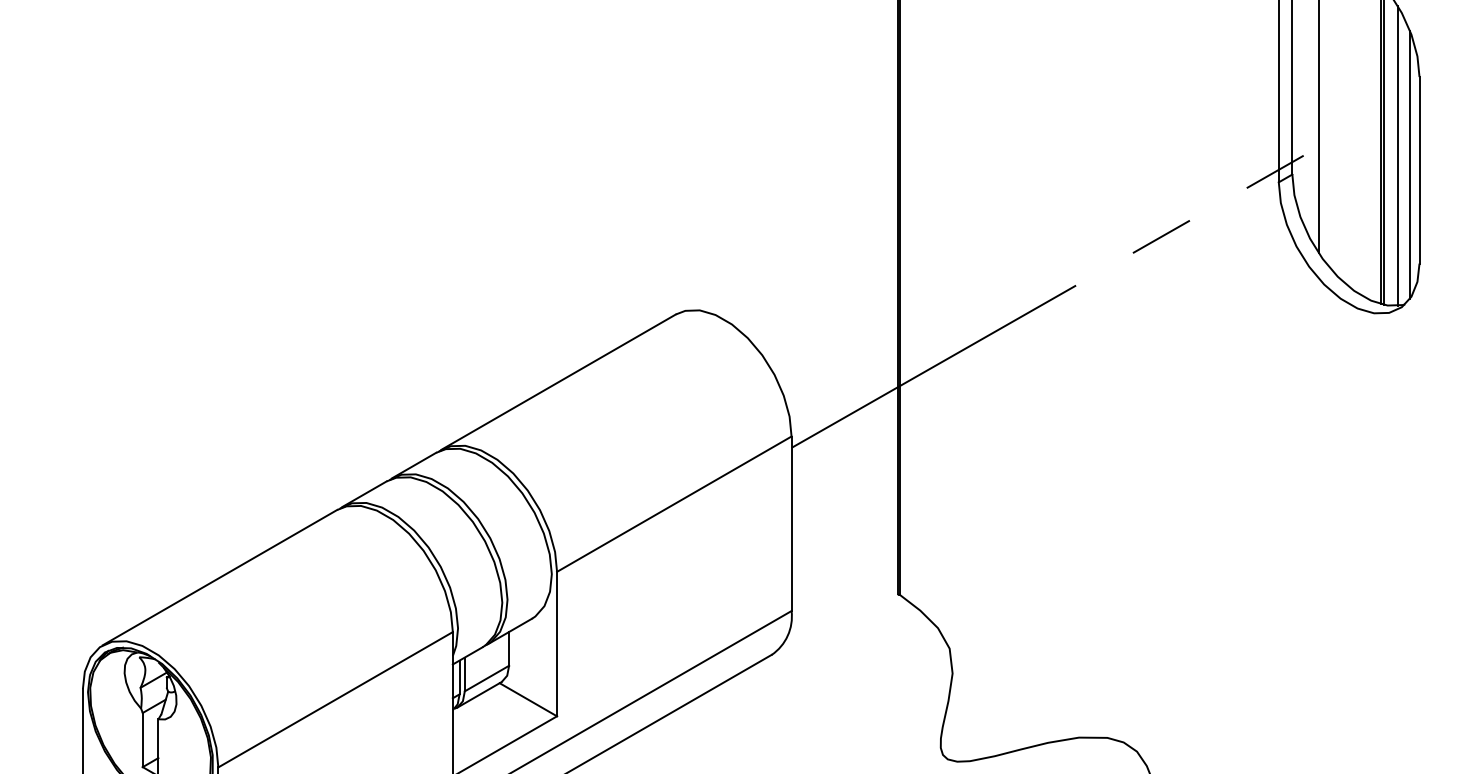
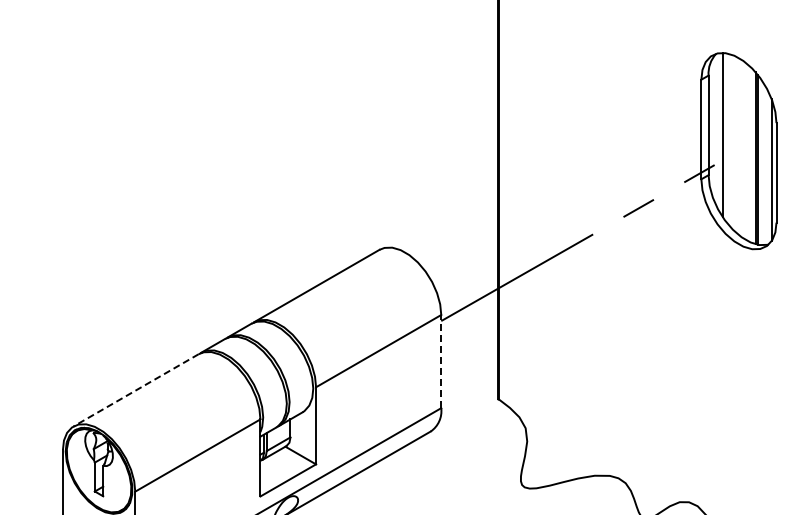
line: (1398, 156) -> (765, 165), removed
line: (792, 523) -> (441, 361), solid -> dashed
line: (218, 577) -> (135, 390), solid -> dashed

